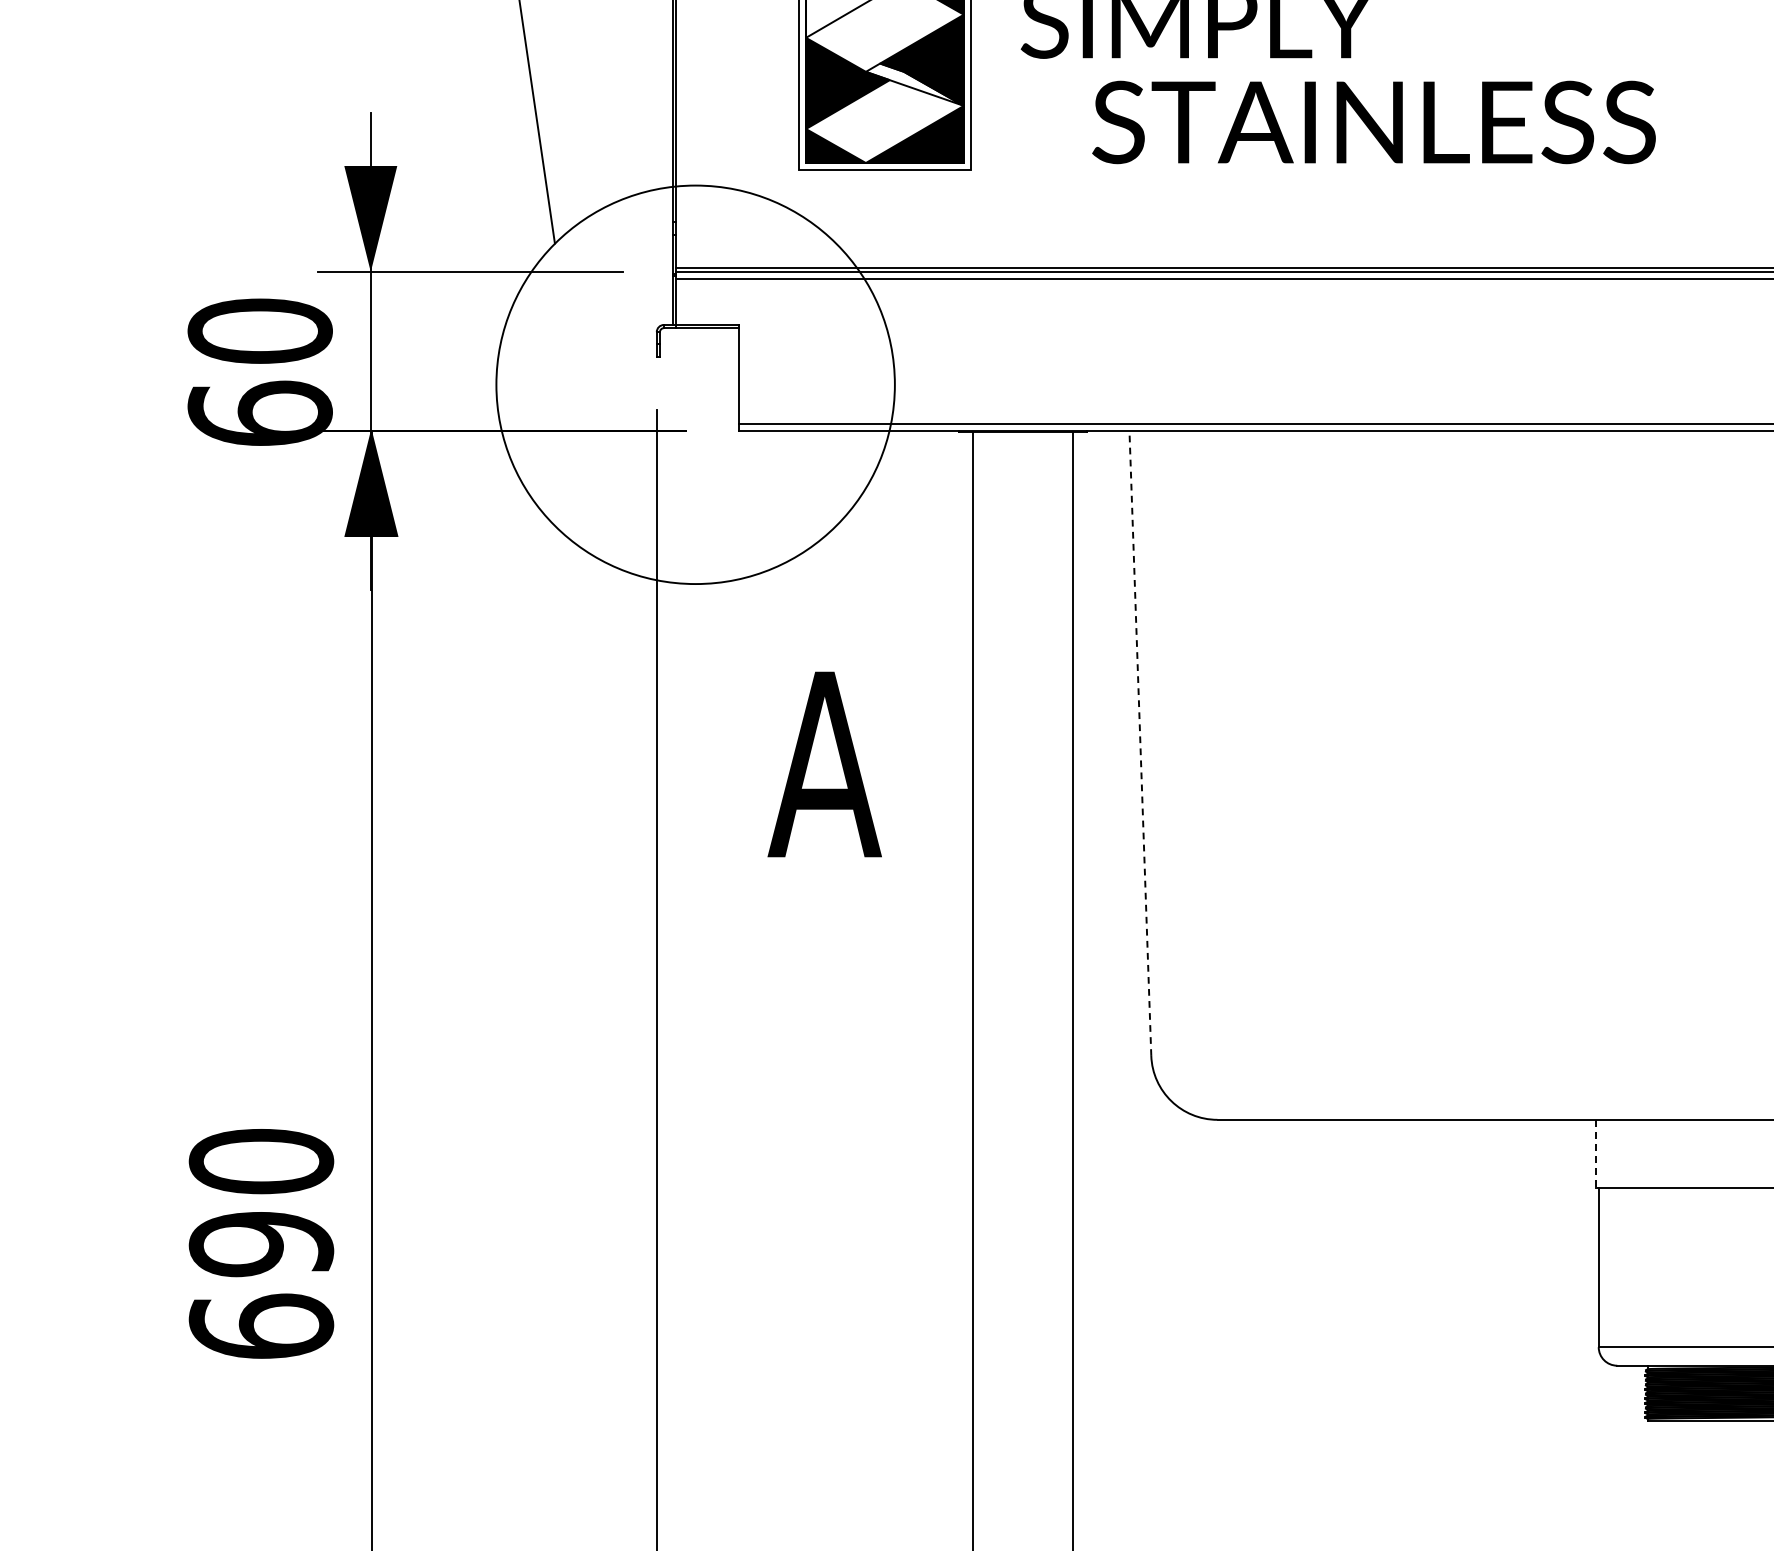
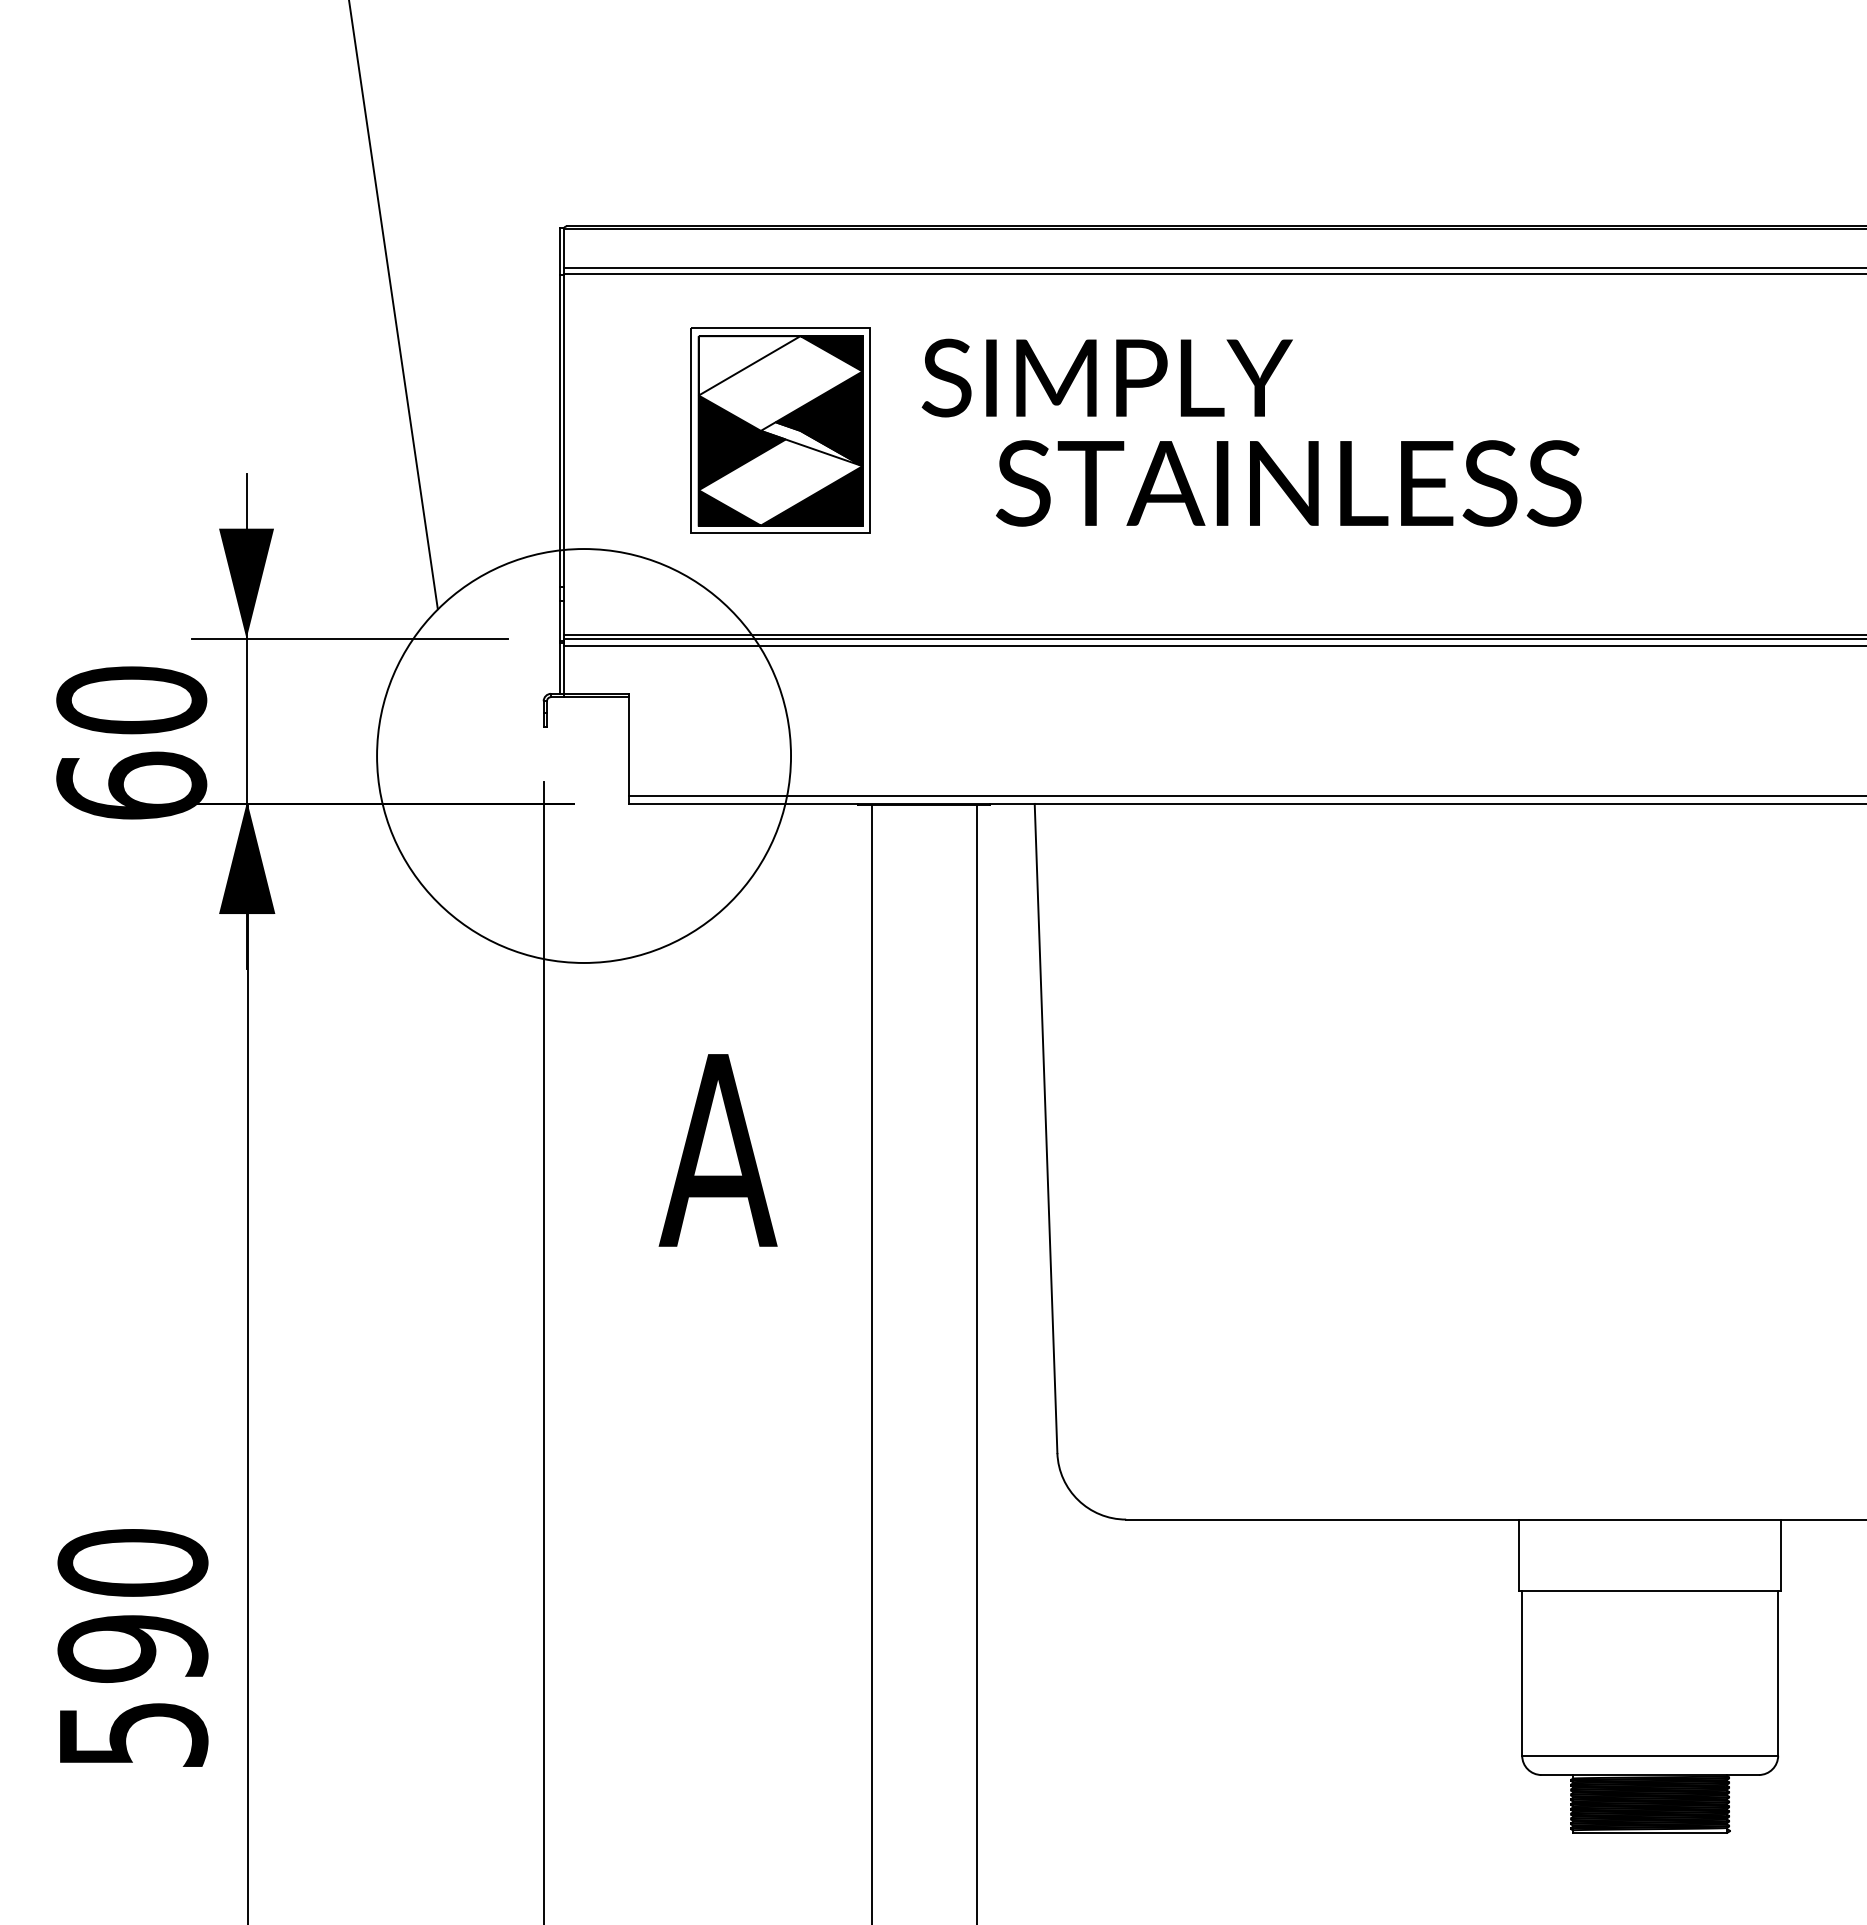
line: (1140, 743) -> (1046, 1128), dashed -> solid
line: (1596, 1154) -> (1519, 1555), dashed -> solid
text: (261, 1325) -> (132, 1733), 690 -> 590

